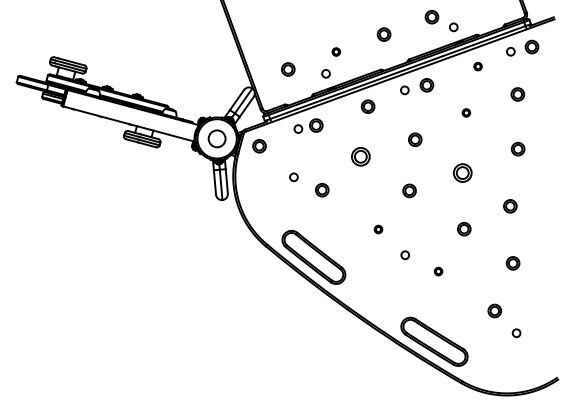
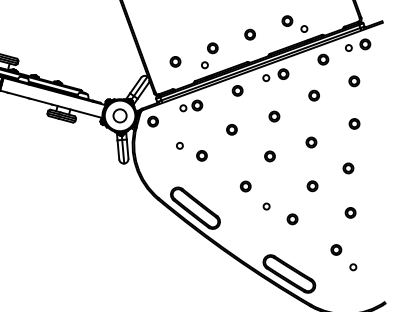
part: (336, 51) -> (213, 47), size x1.67
part: (477, 66) -> (322, 59), size x1.67
part: (466, 112) -> (314, 95), size x1.67
part: (360, 156) -> (231, 129), size x0.71
part: (462, 172) -> (311, 142), size x0.71
part: (378, 229) -> (245, 186), size x1.67
part: (438, 271) -> (292, 219), size x1.67

